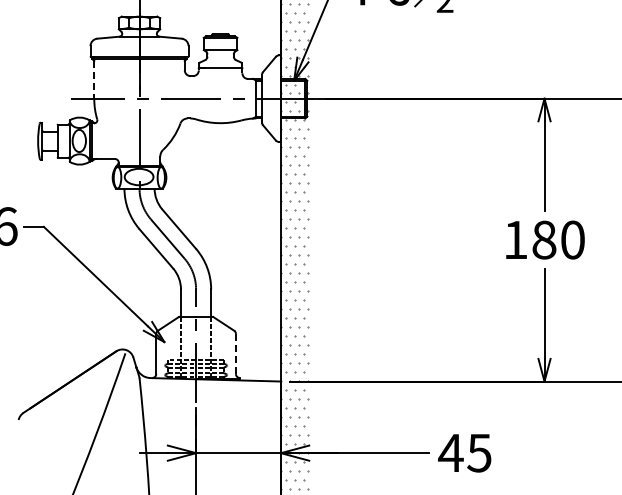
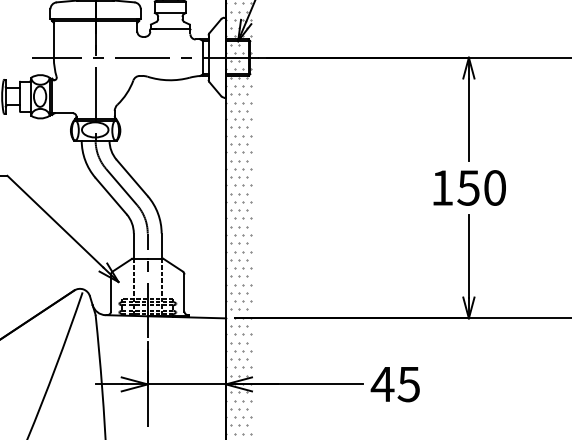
line: (94, 80) -> (54, 40), dashed -> solid
text: (543, 239) -> (467, 187), 180 -> 150
line: (235, 354) -> (184, 293), dashed -> solid

